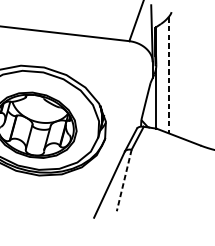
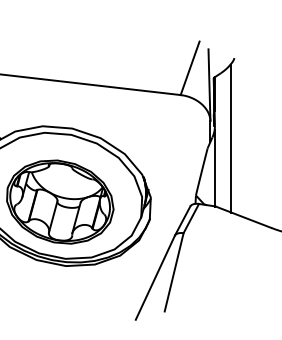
line: (168, 76) -> (230, 139), dashed -> solid
line: (124, 180) -> (174, 272), dashed -> solid

